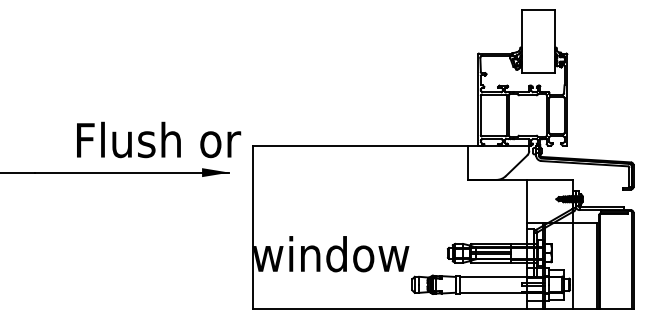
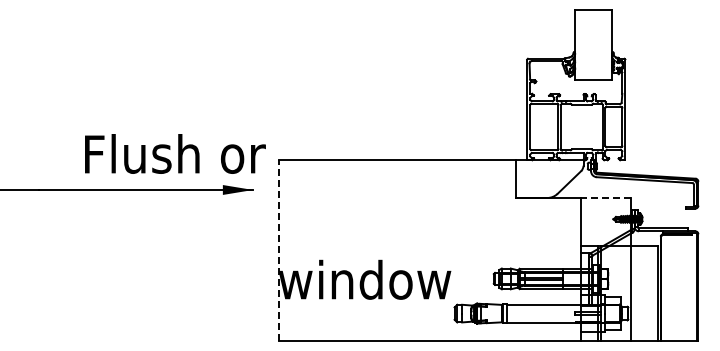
line: (550, 180) -> (606, 198), solid -> dashed
line: (253, 226) -> (279, 249), solid -> dashed

